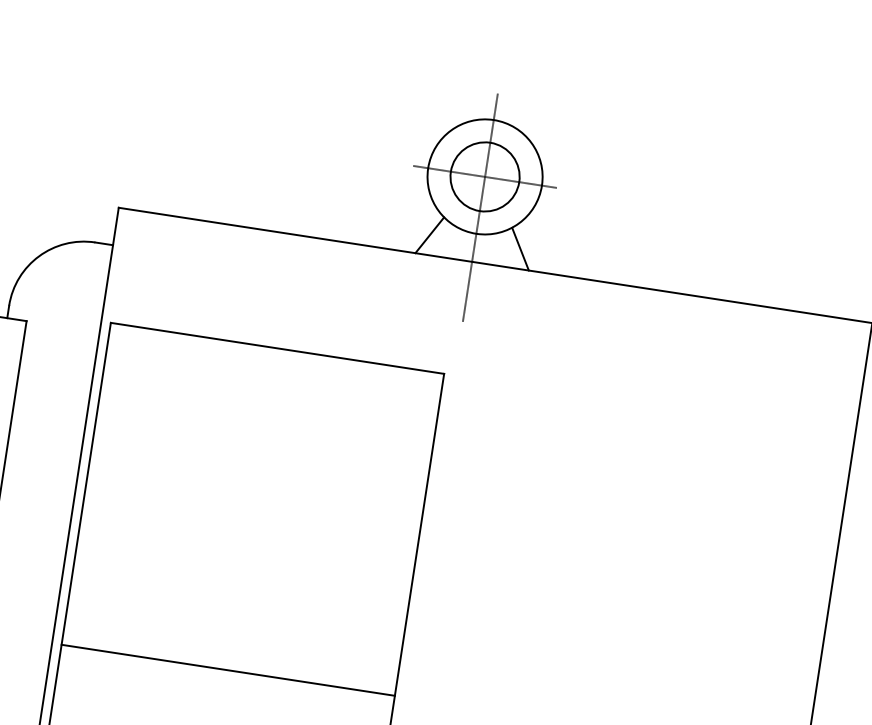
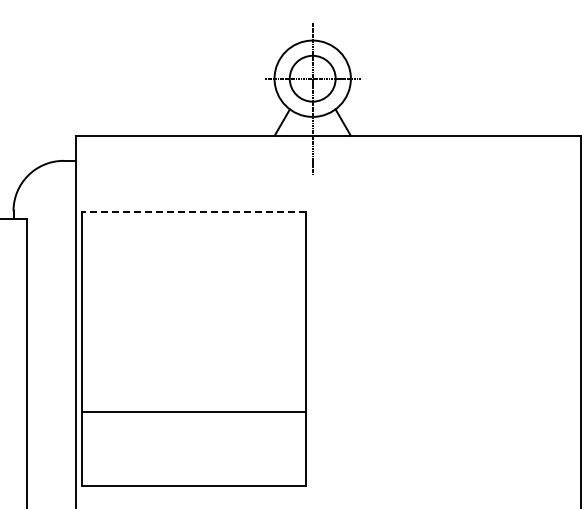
line: (276, 349) -> (193, 212), solid -> dashed
line: (227, 670) -> (193, 412), moved

